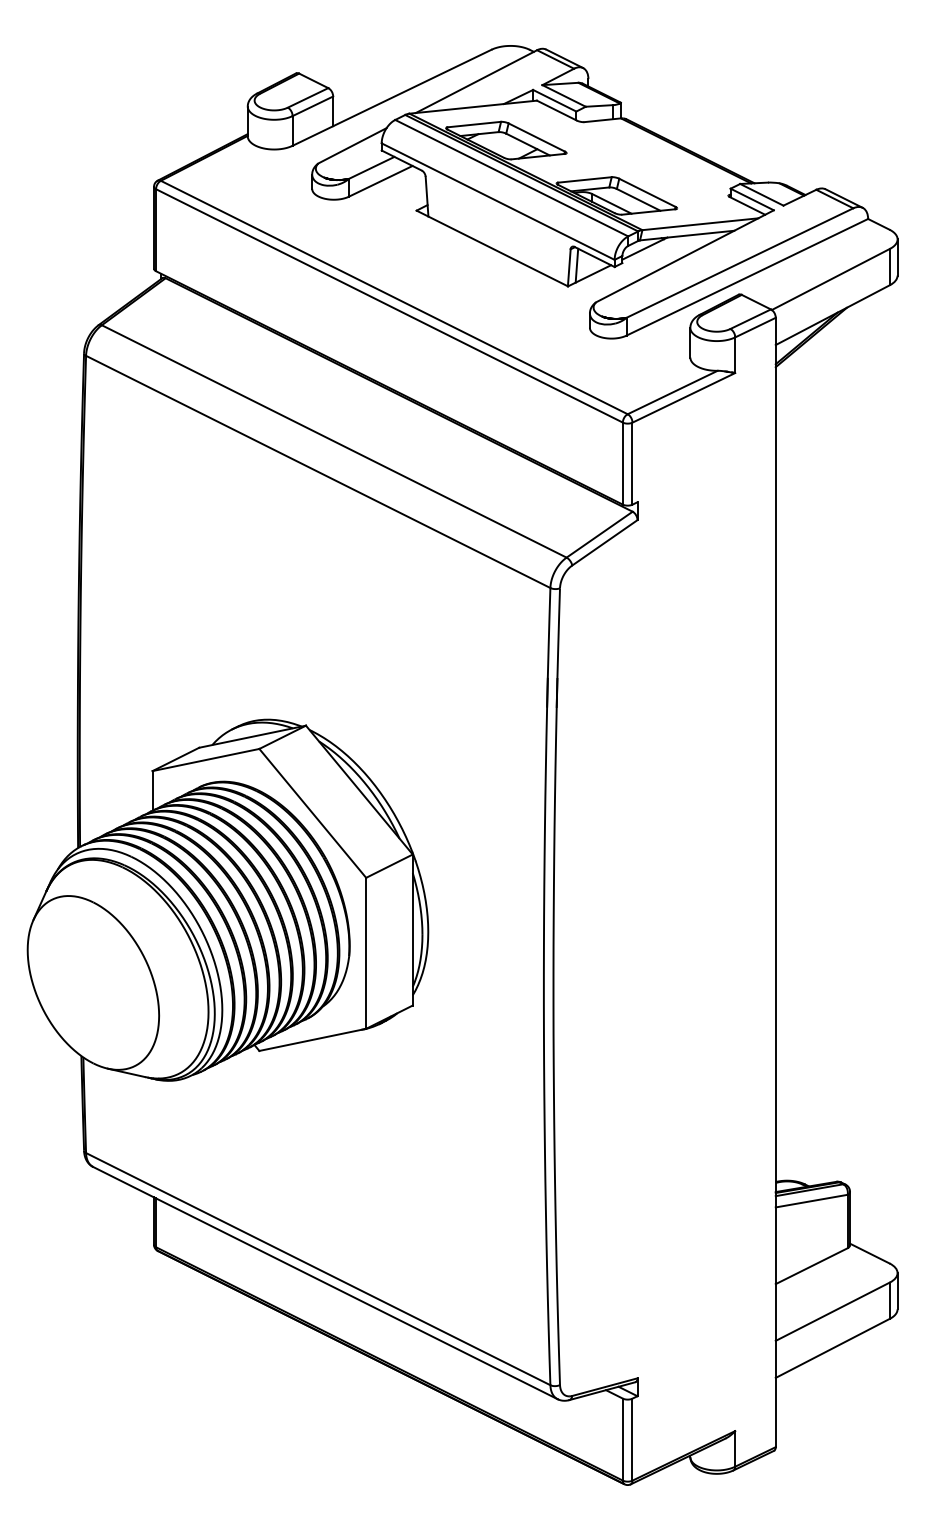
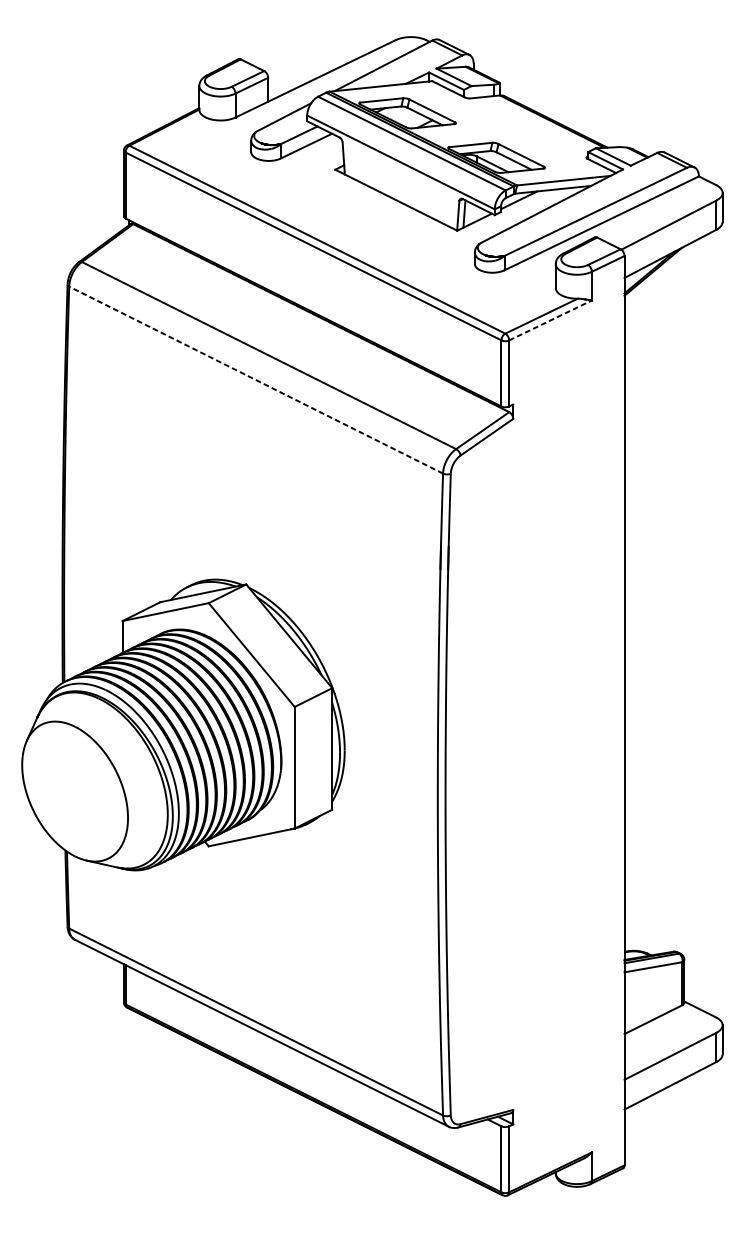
line: (684, 397) -> (551, 320), solid -> dashed
line: (318, 471) -> (256, 379), solid -> dashed

